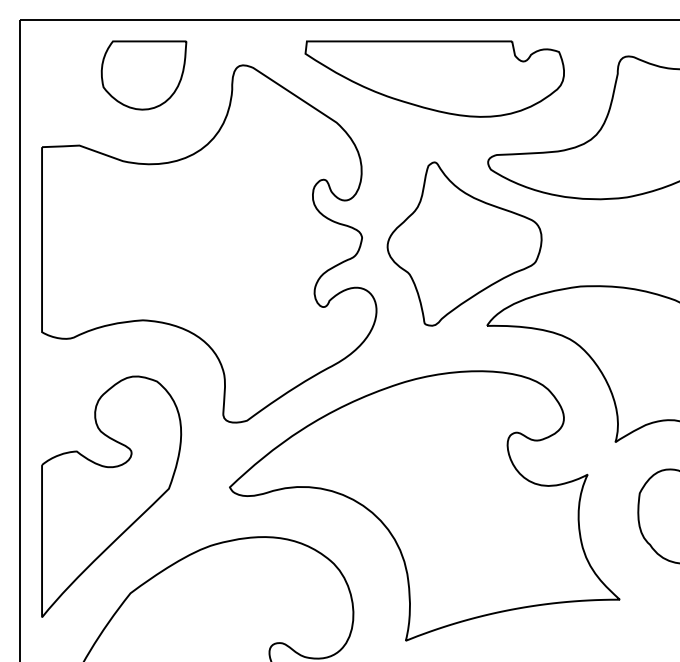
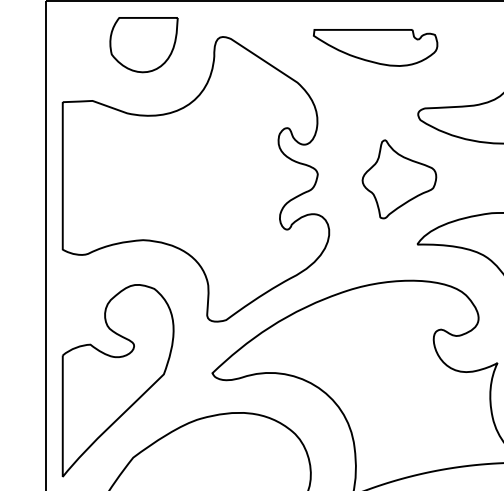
part: (434, 78) -> (375, 47), size x0.6
part: (464, 243) -> (399, 178), size x0.6

